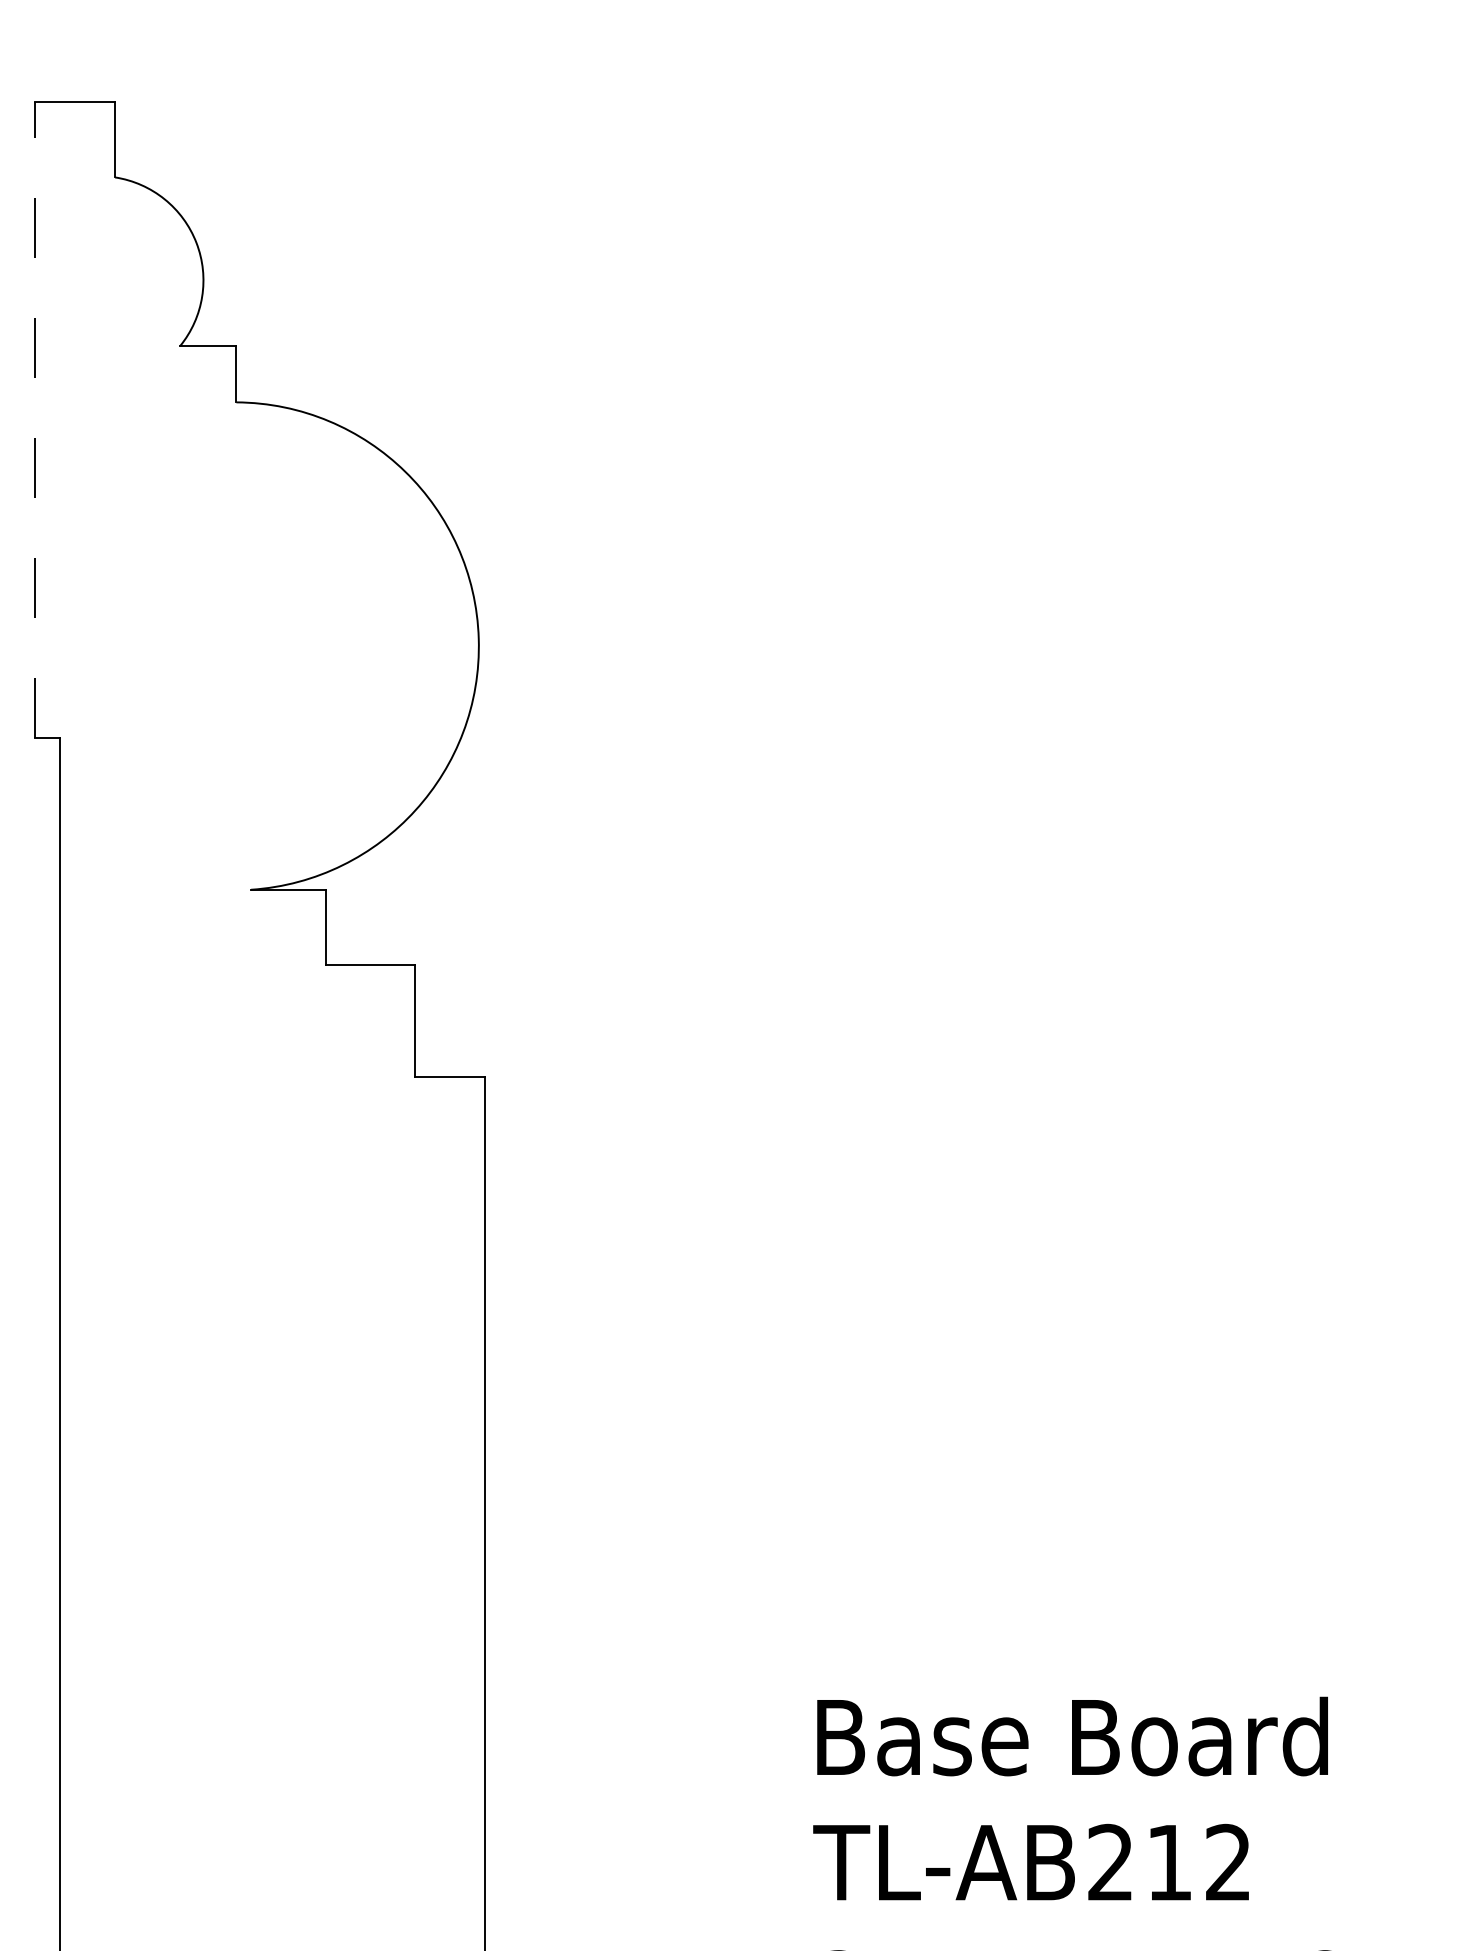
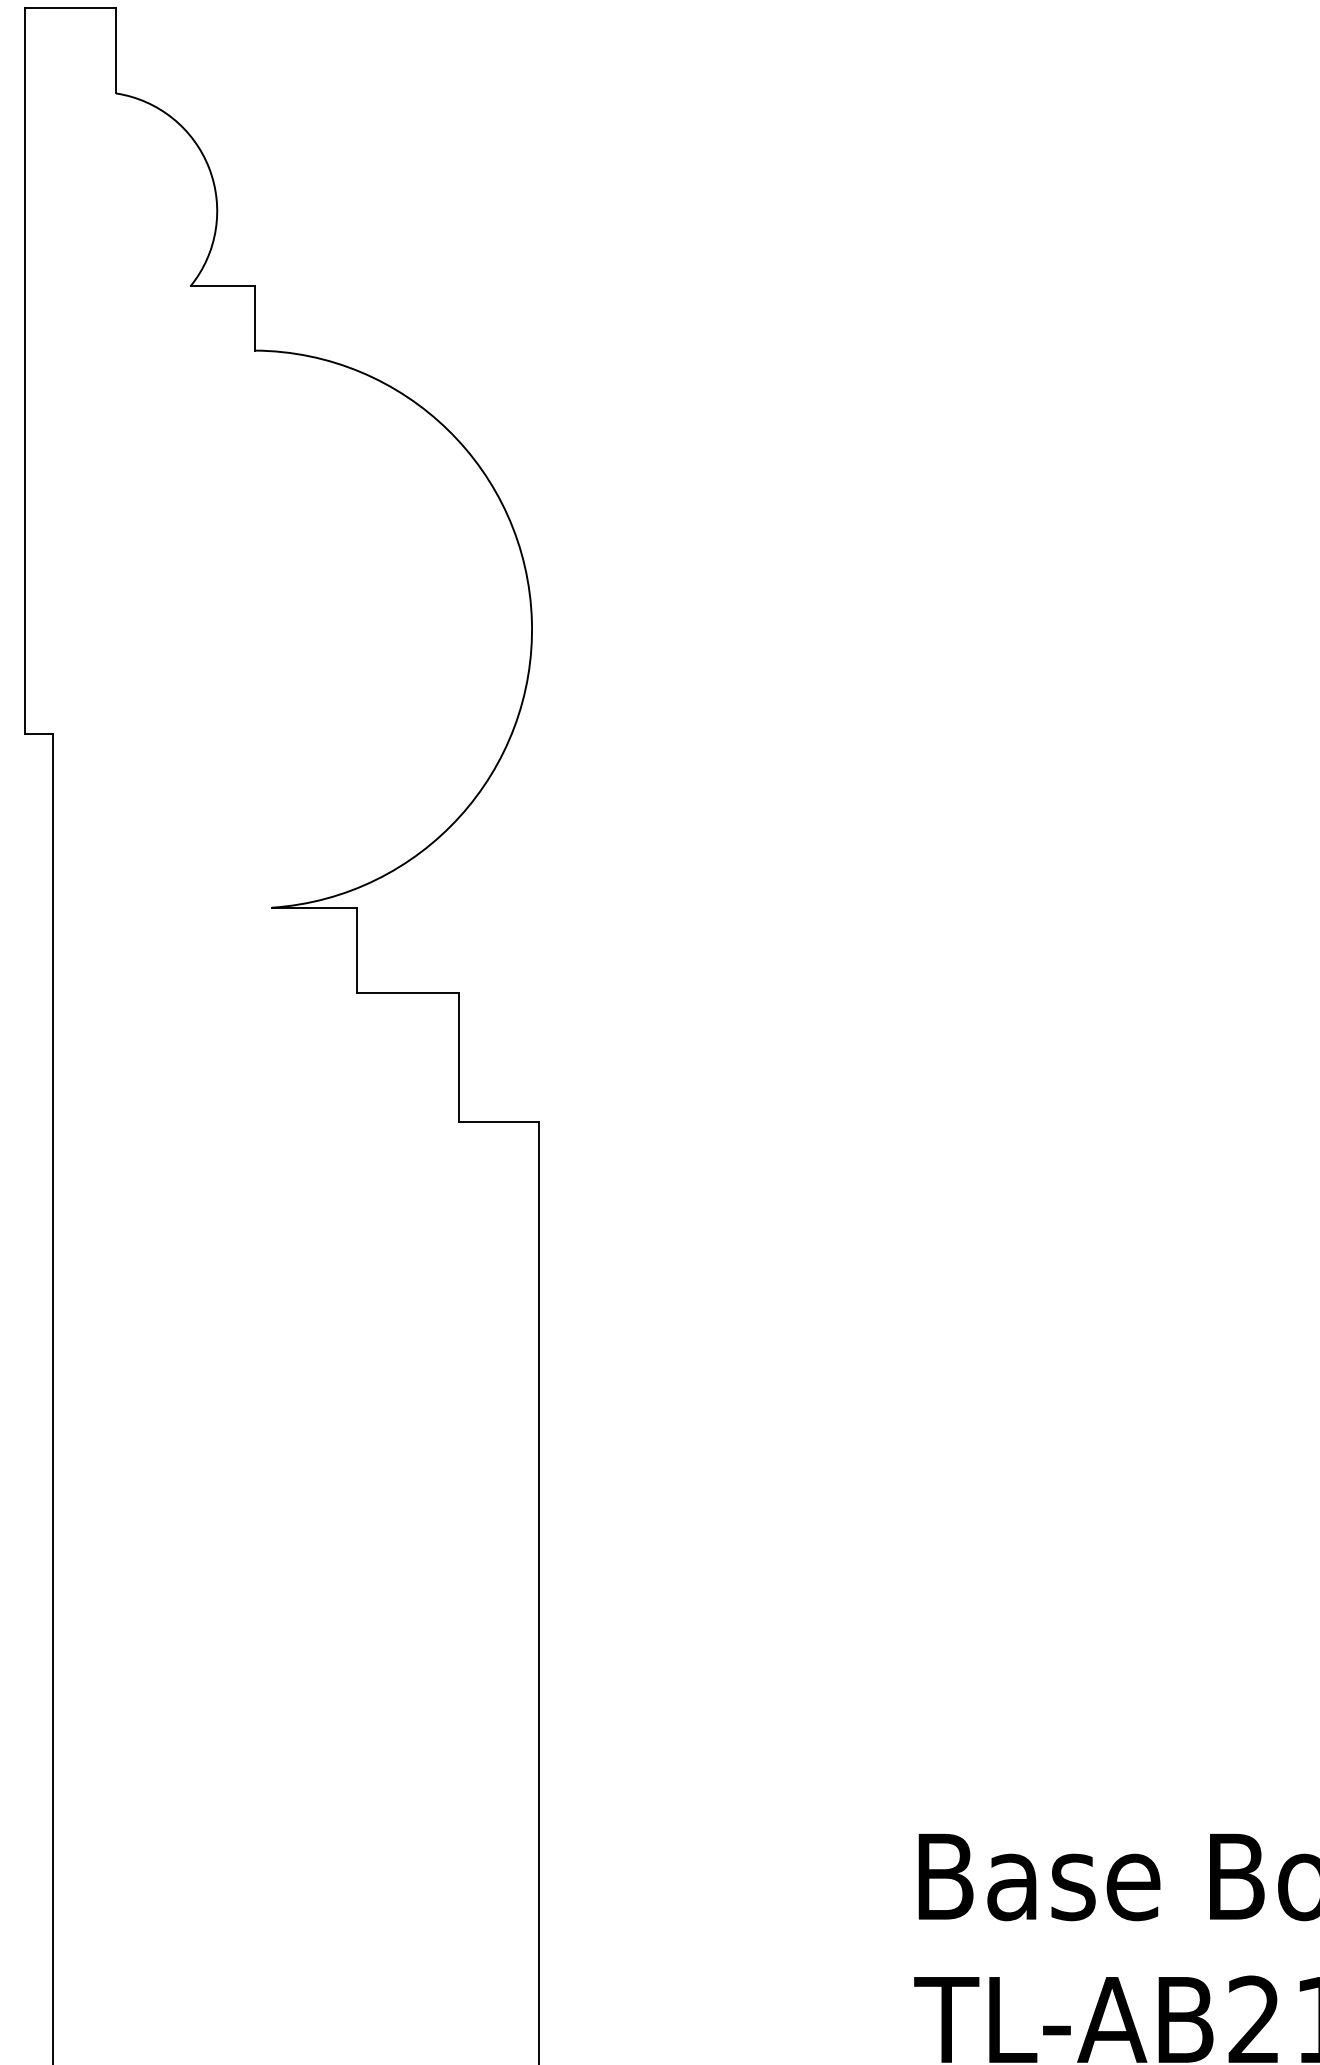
line: (35, 420) -> (25, 371), dashed -> solid

